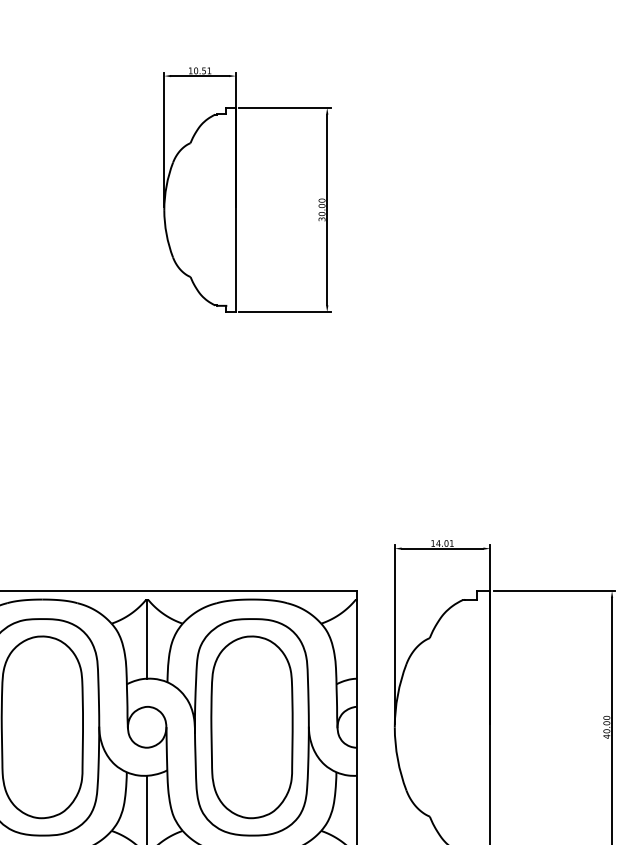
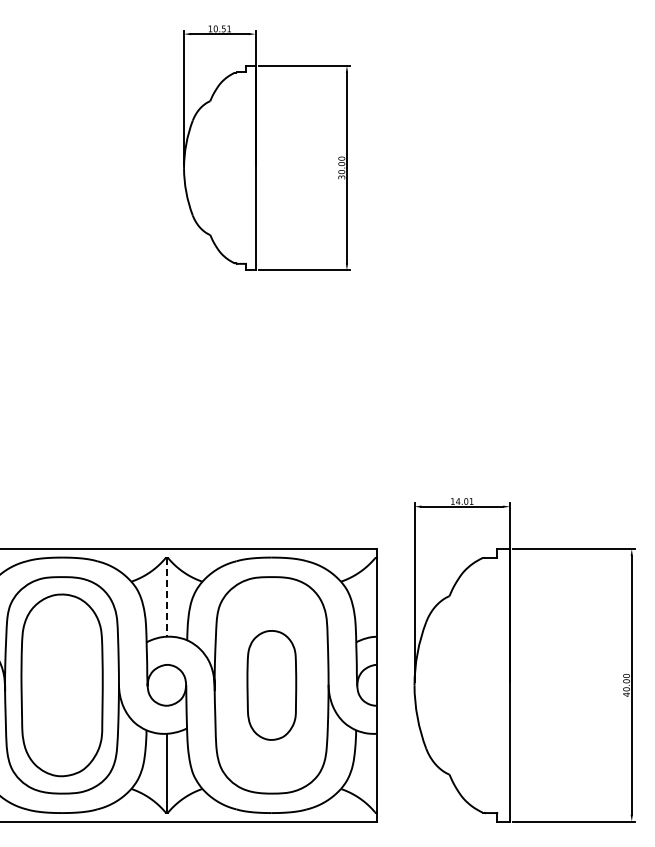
line: (146, 639) -> (166, 597), solid -> dashed
part: (251, 727) -> (271, 685), size x0.6

